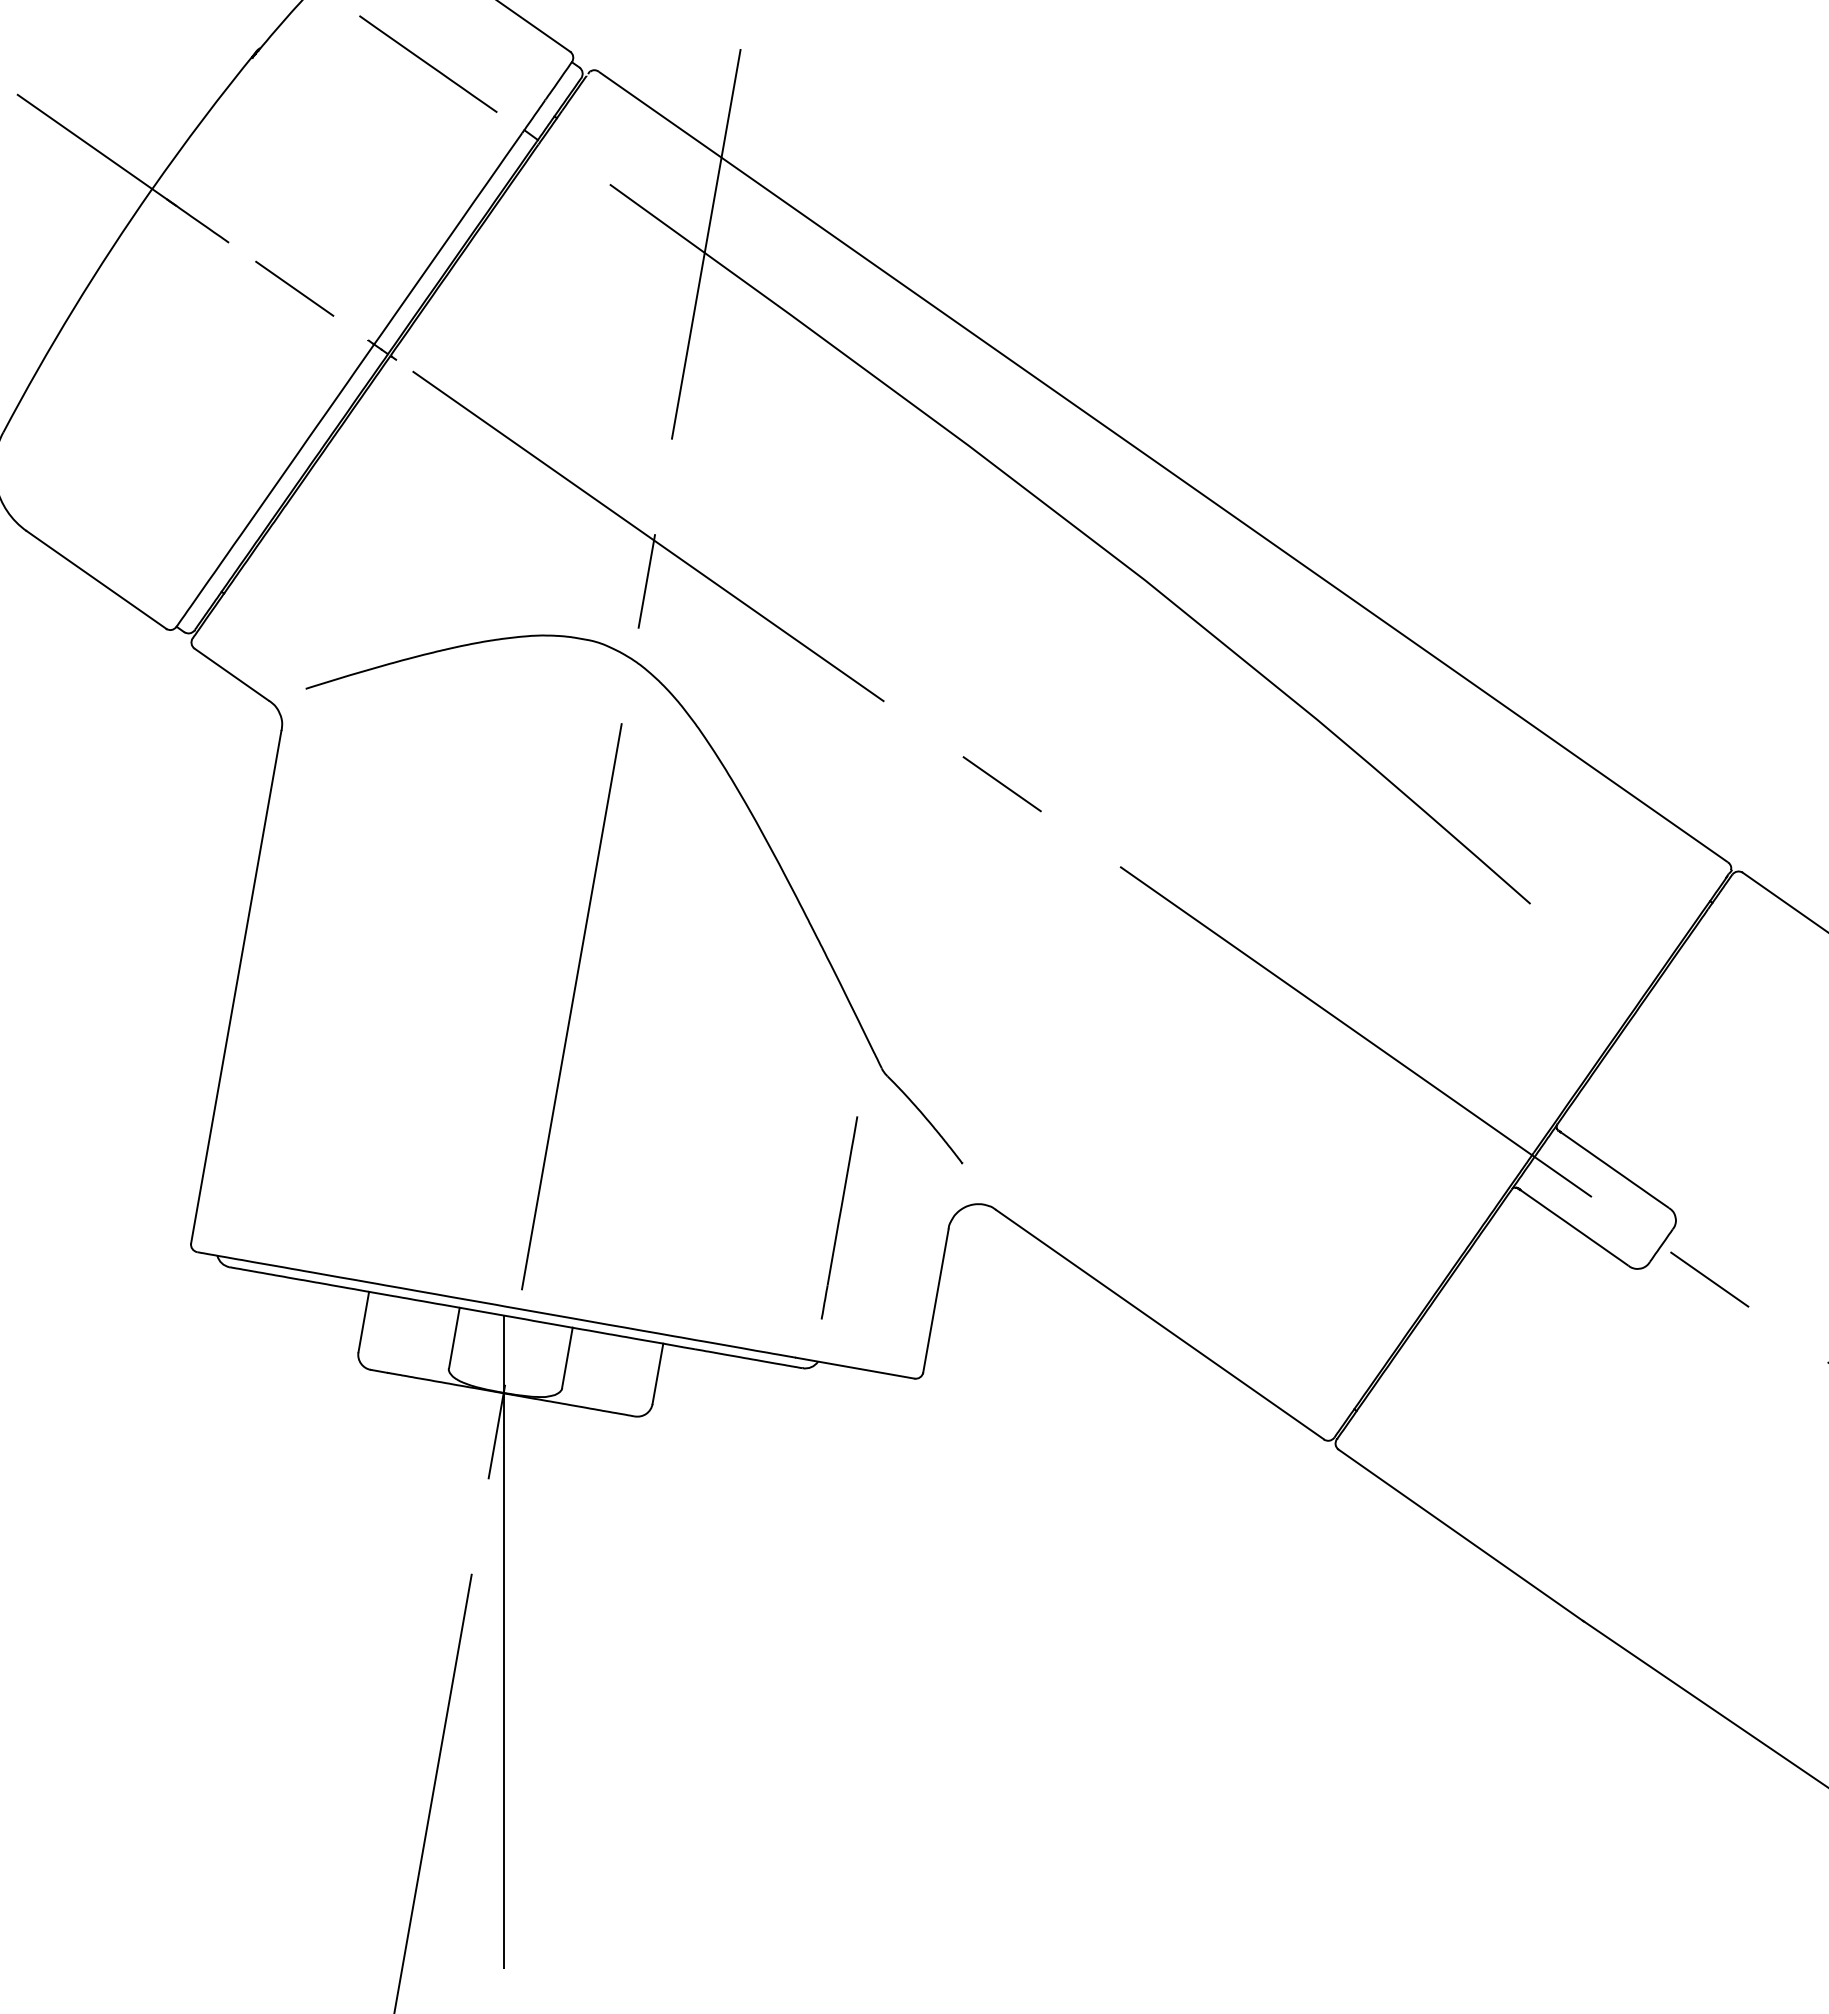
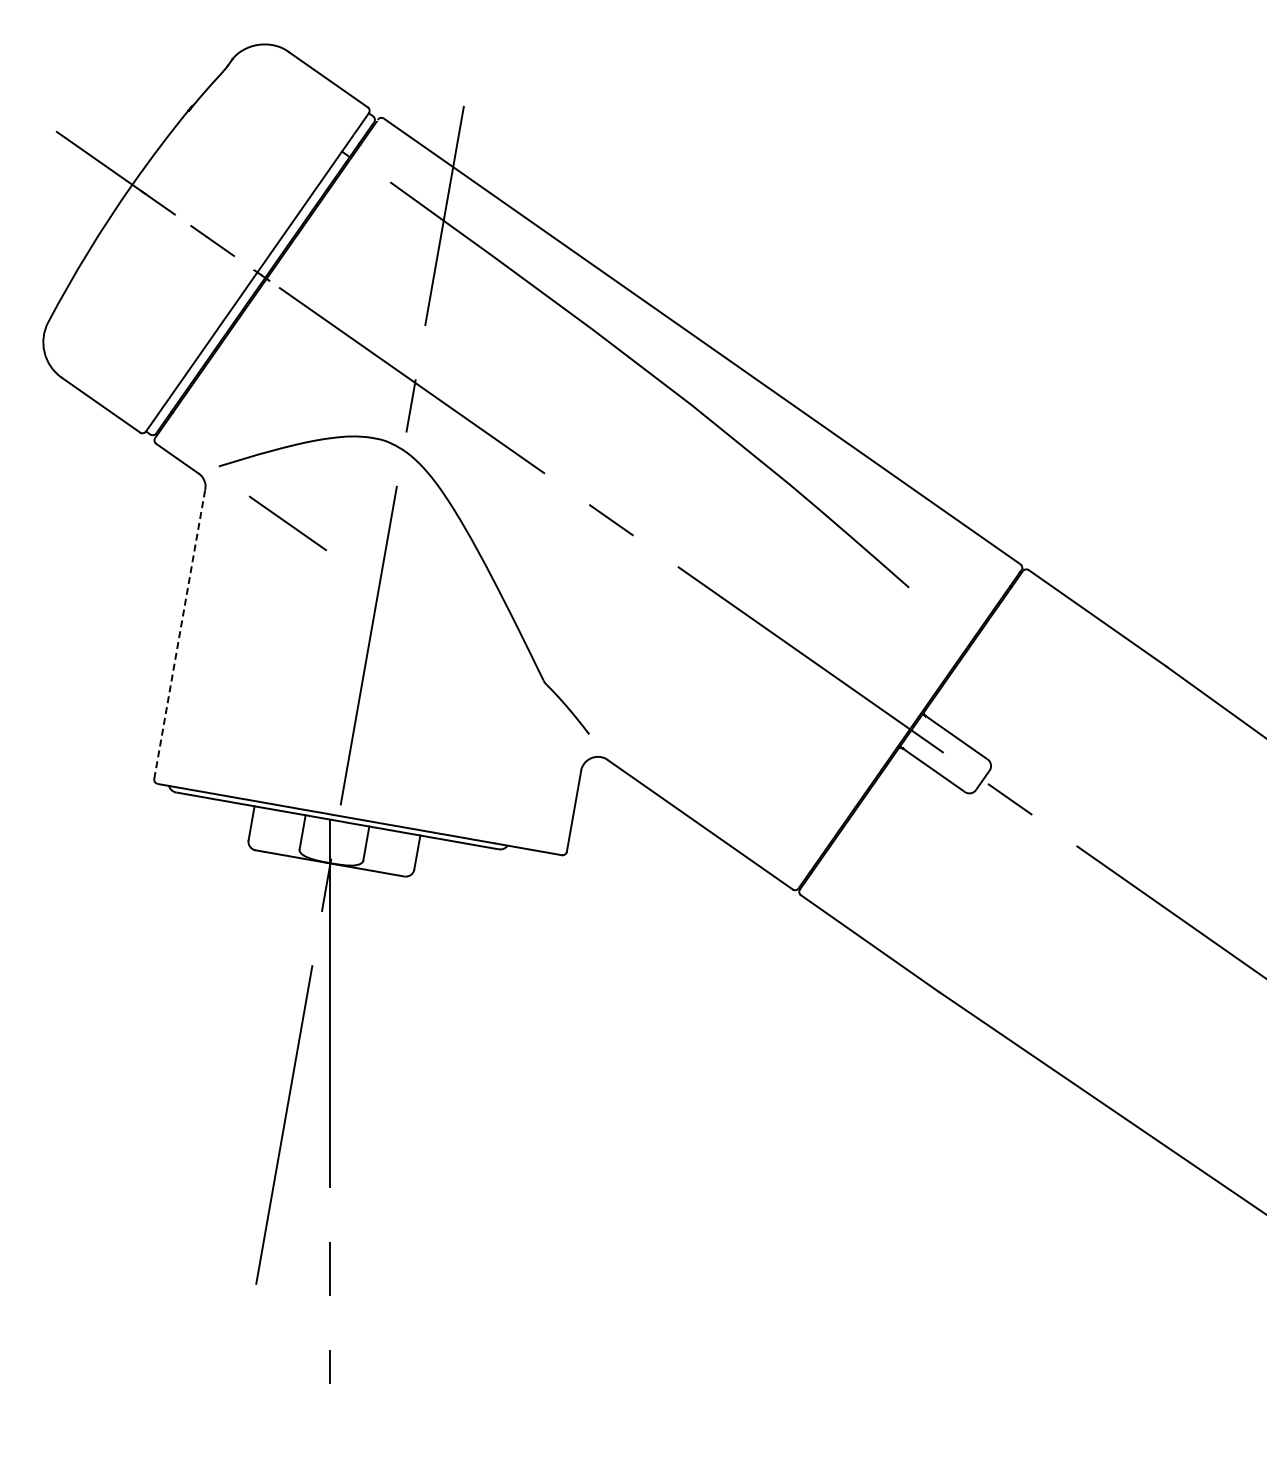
line: (427, 64) -> (287, 523), moved
line: (235, 987) -> (179, 634), solid -> dashed
line: (839, 1217) -> (519, 764), removed

